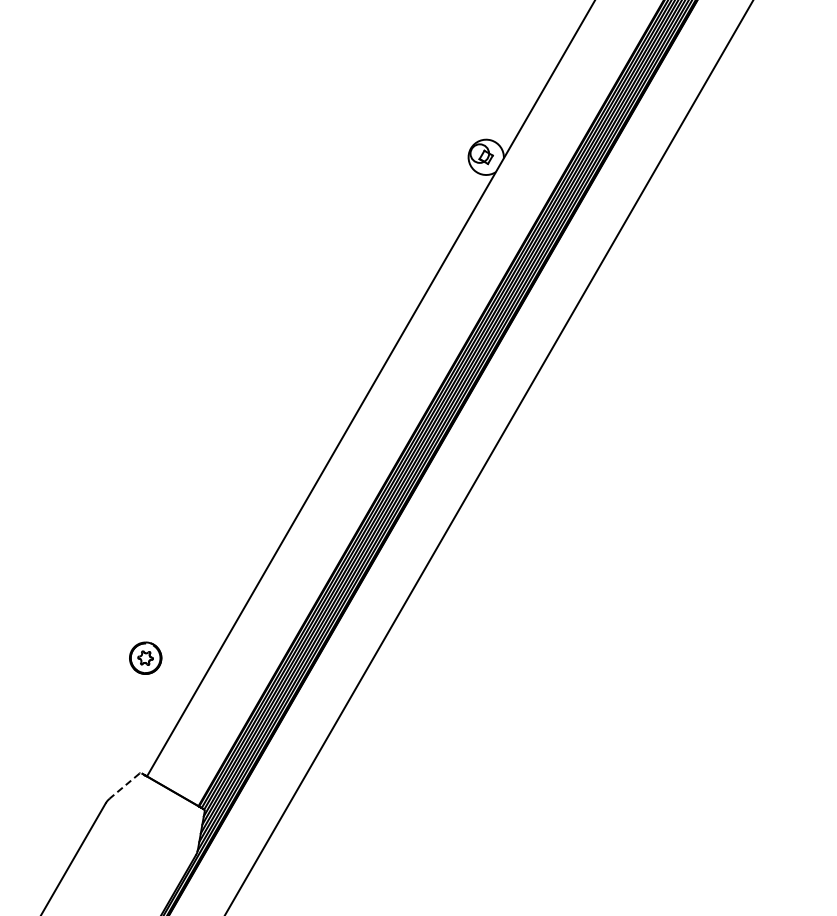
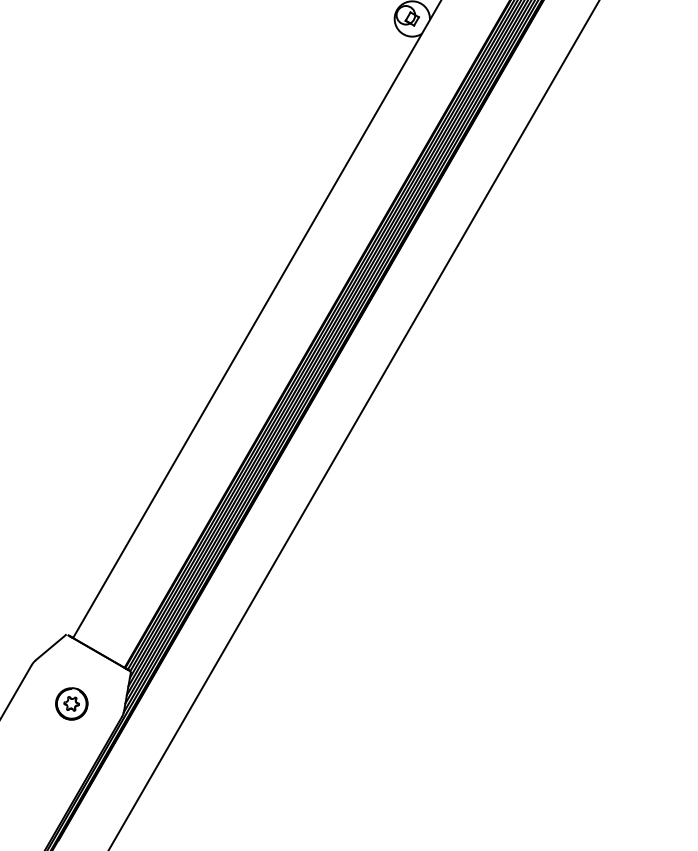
part: (145, 657) -> (71, 703), moved
line: (124, 786) -> (50, 648), dashed -> solid

